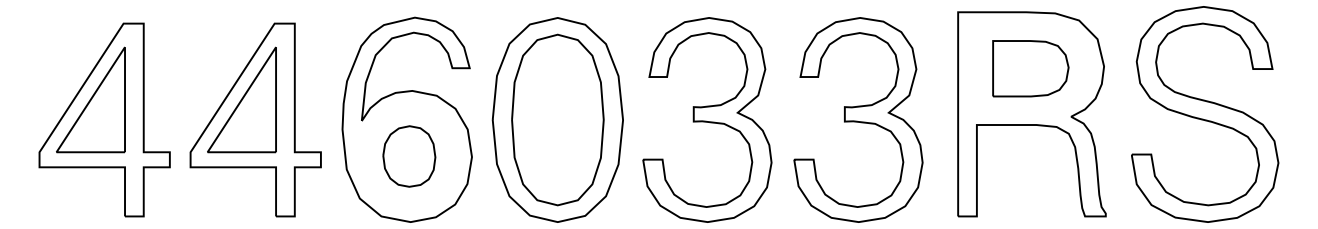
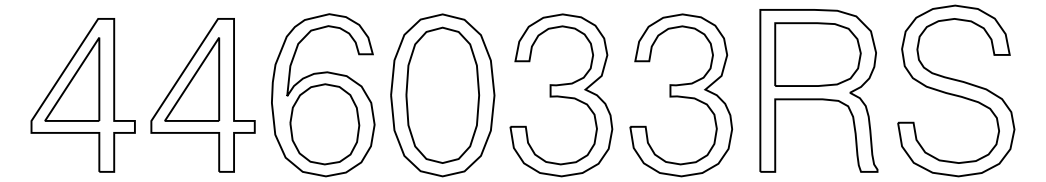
part: (1030, 68) -> (817, 54), size x1.43
part: (409, 156) -> (325, 124), size x1.67

